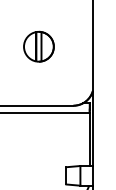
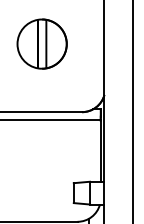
part: (38, 46) -> (41, 43), size x1.43

